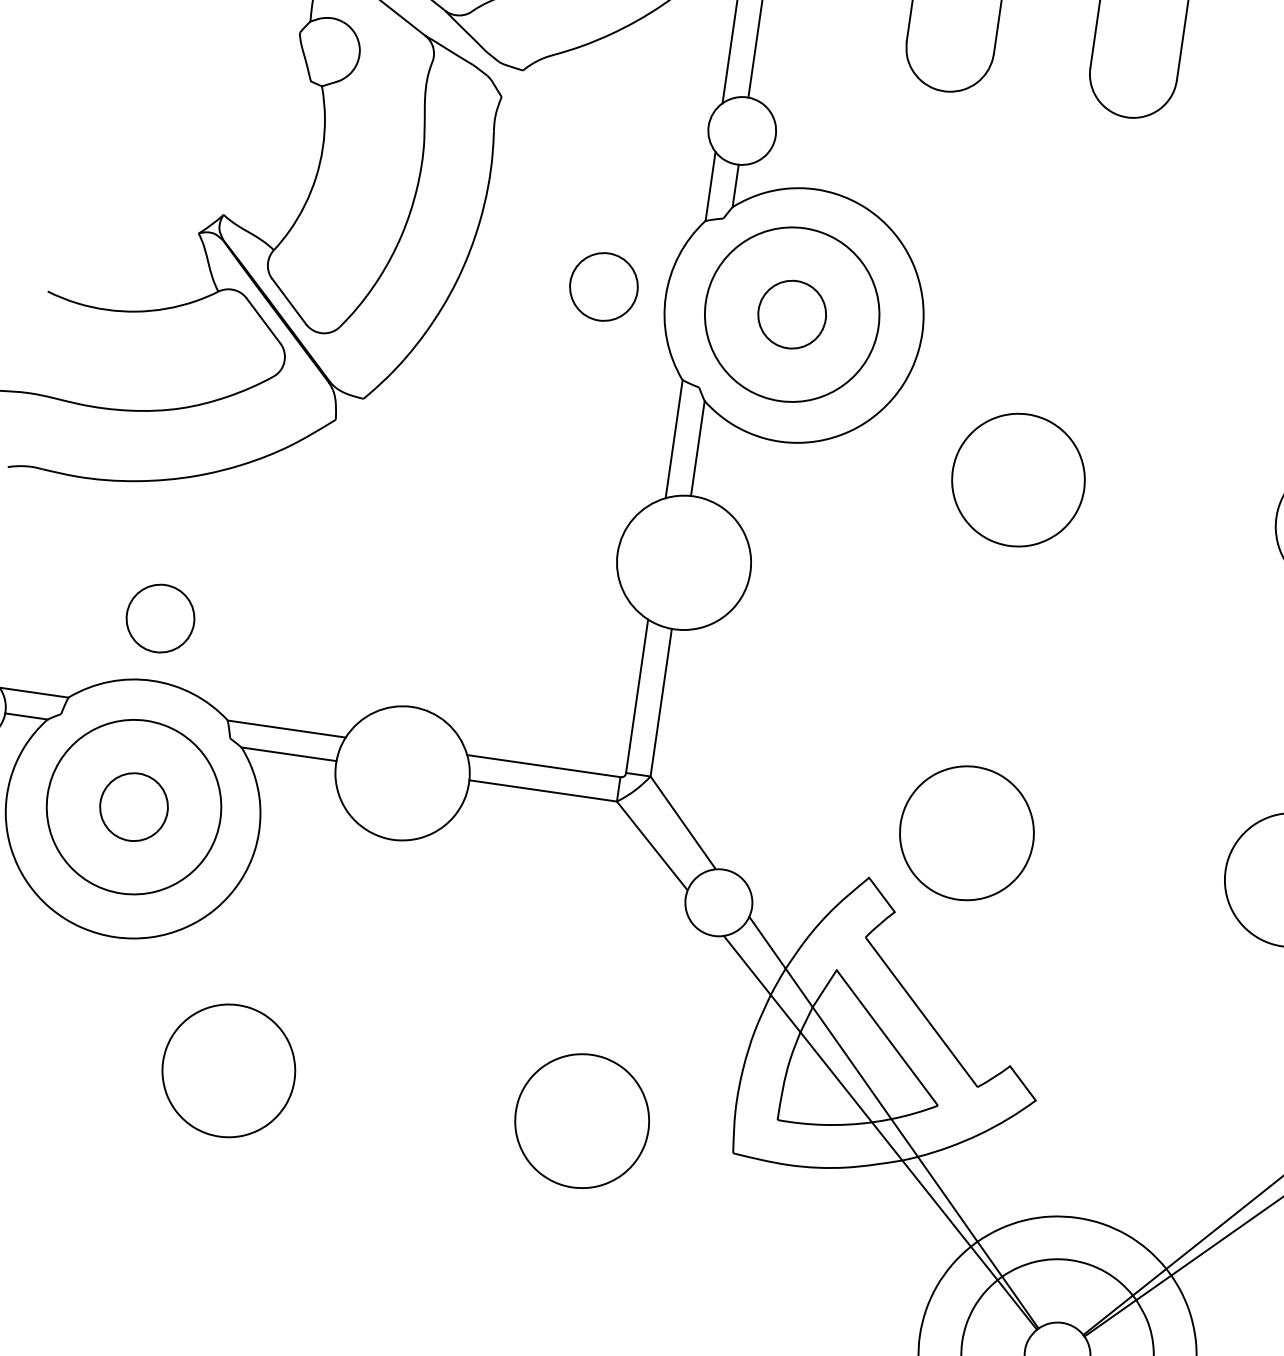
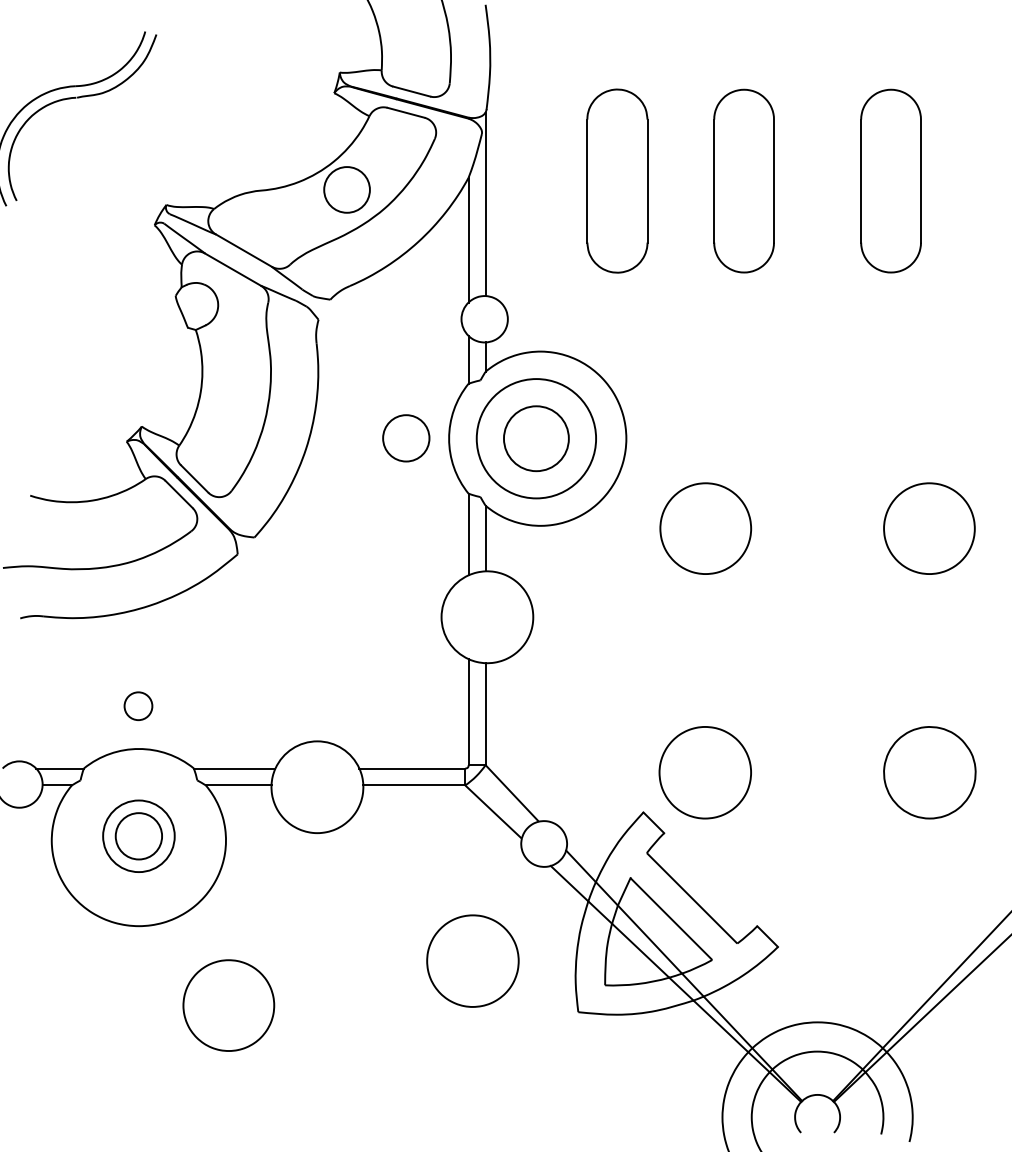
circle: (792, 314) -> (536, 438), size x1.4
circle: (160, 619) -> (138, 706), size x0.6
circle: (133, 805) -> (138, 835), size x0.6
part: (581, 1120) -> (472, 960), moved

